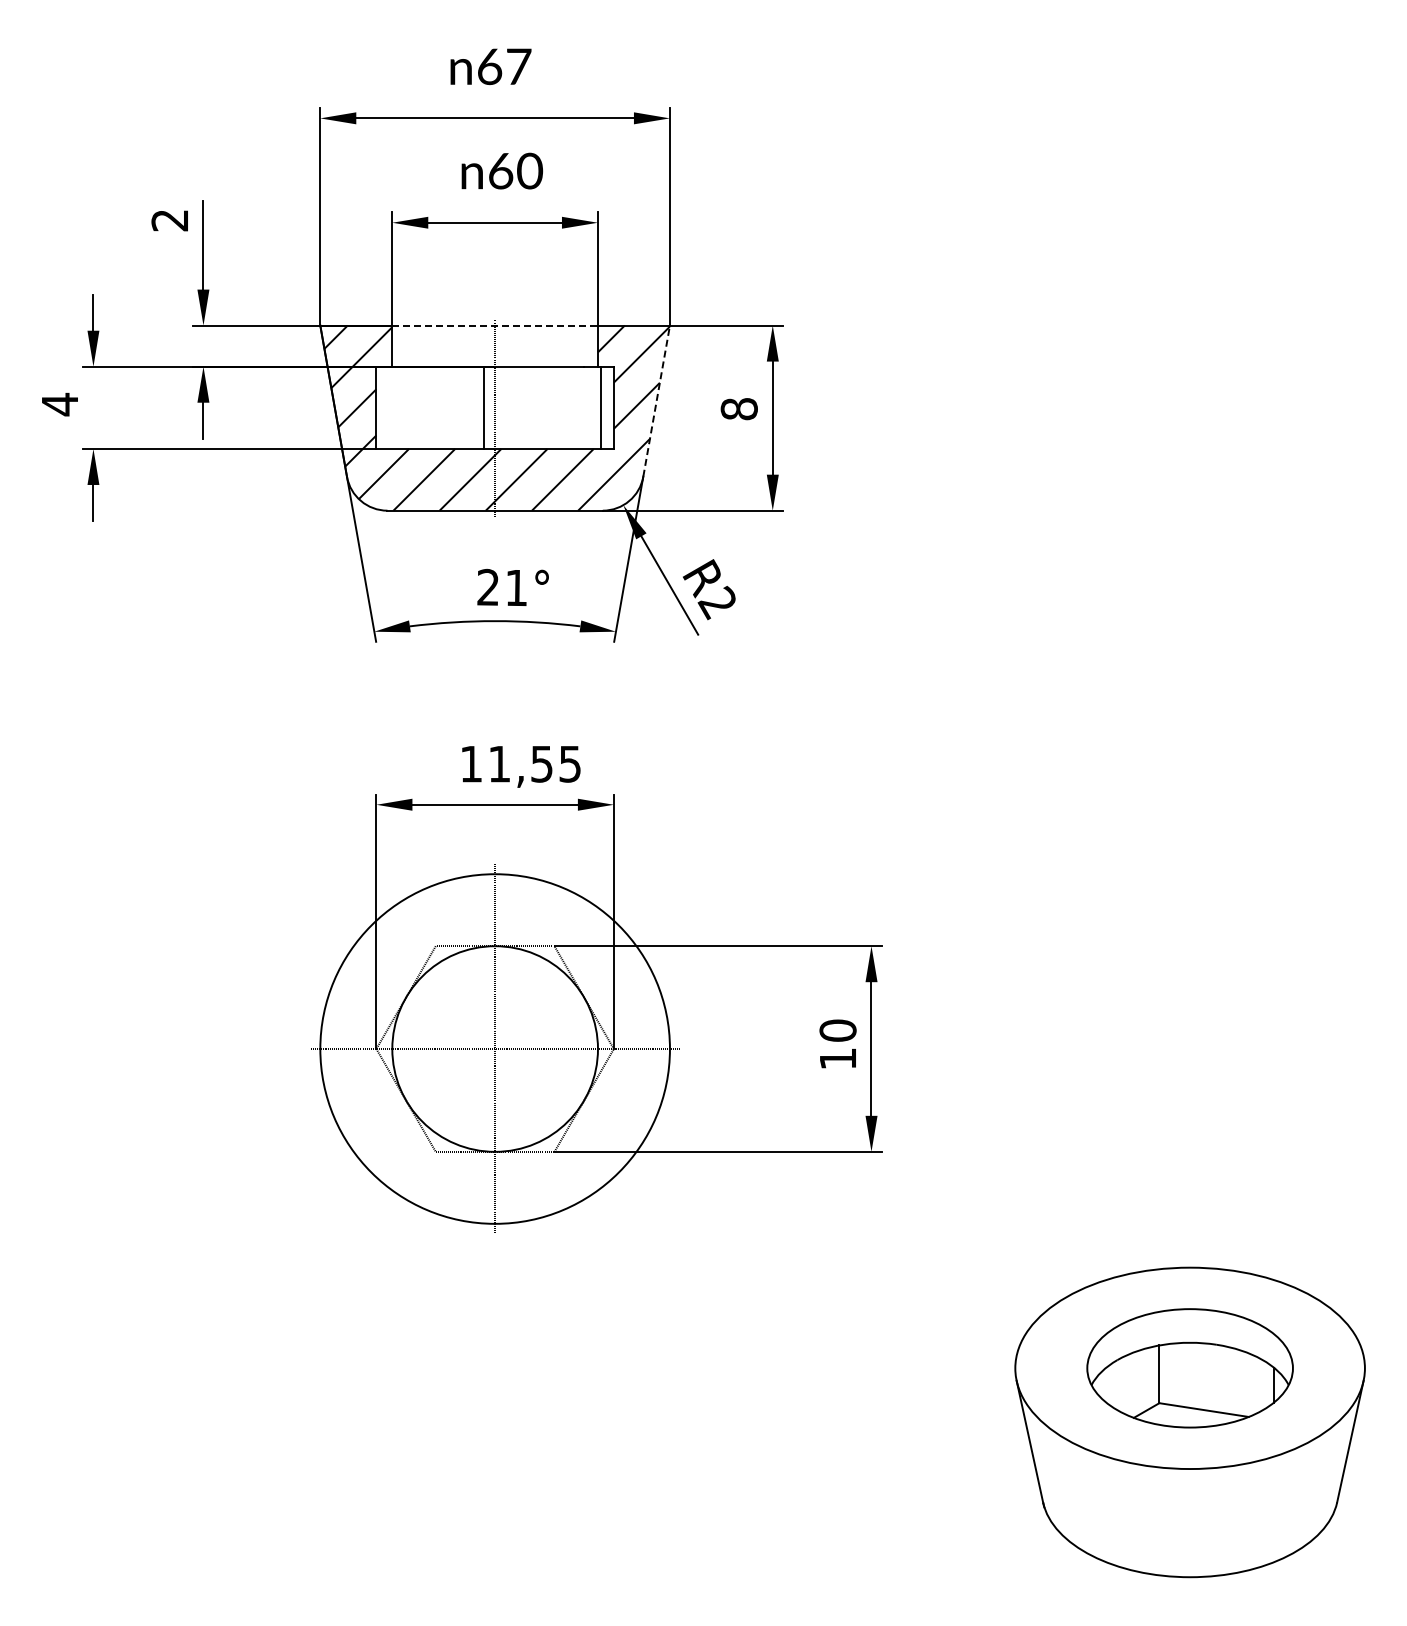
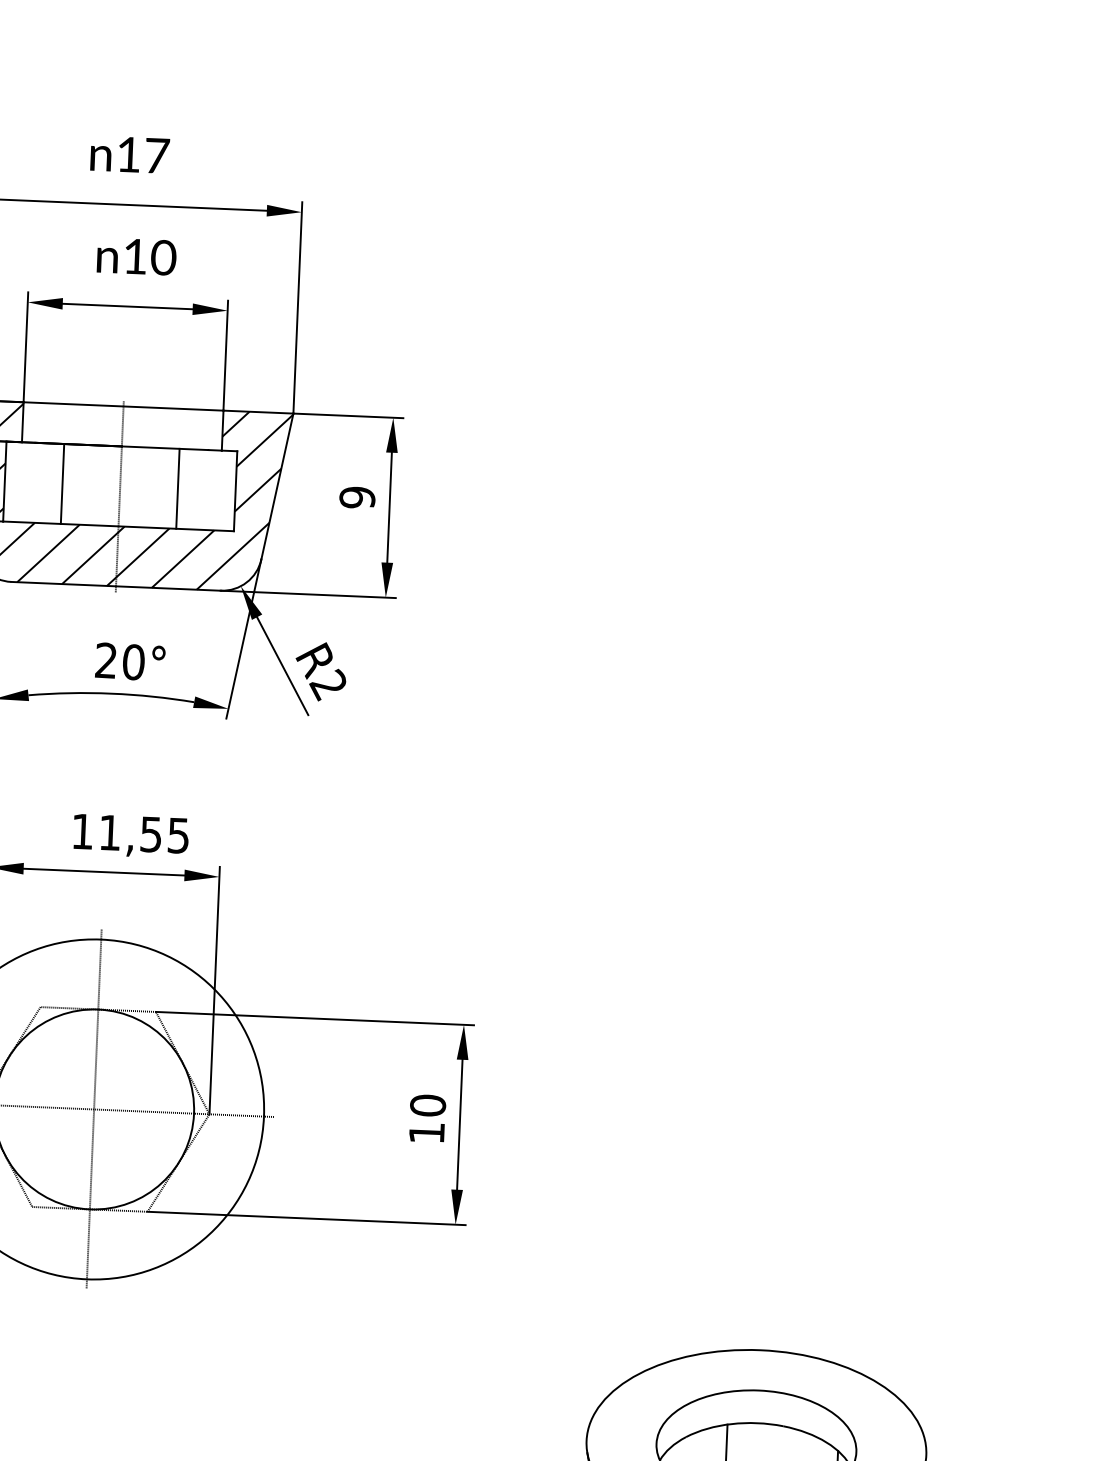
text: (490, 66) -> (129, 154), 67 -> 17
text: (501, 171) -> (136, 256), 60 -> 10
line: (495, 325) -> (123, 406), dashed -> solid
line: (656, 401) -> (277, 486), dashed -> solid
line: (483, 407) -> (62, 483), moved
line: (600, 407) -> (177, 488), moved
text: (738, 409) -> (356, 497), 8 -> 9
text: (516, 587) -> (133, 661), 21° -> 20°

